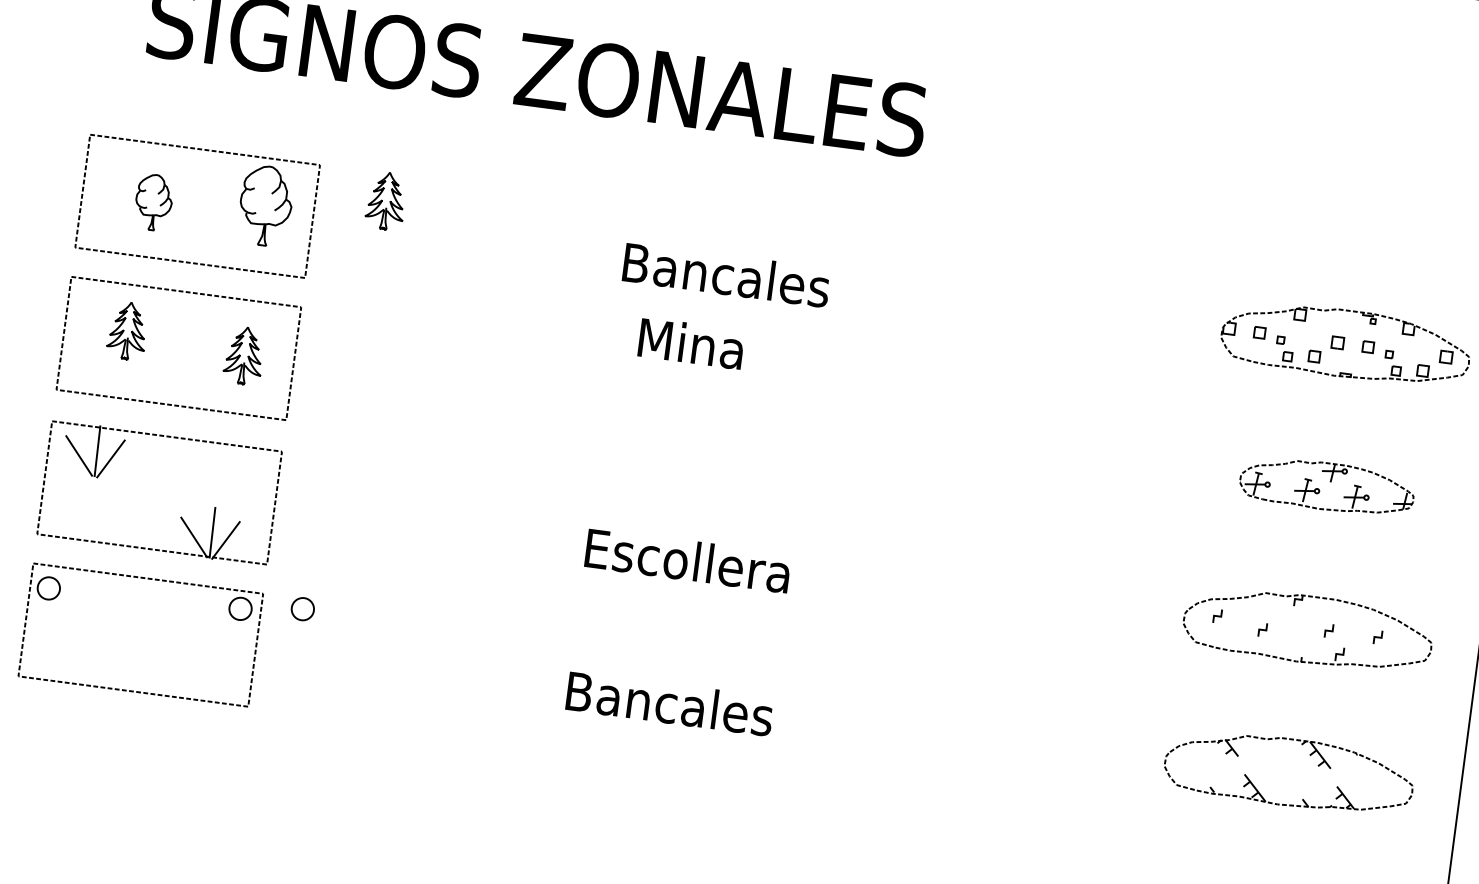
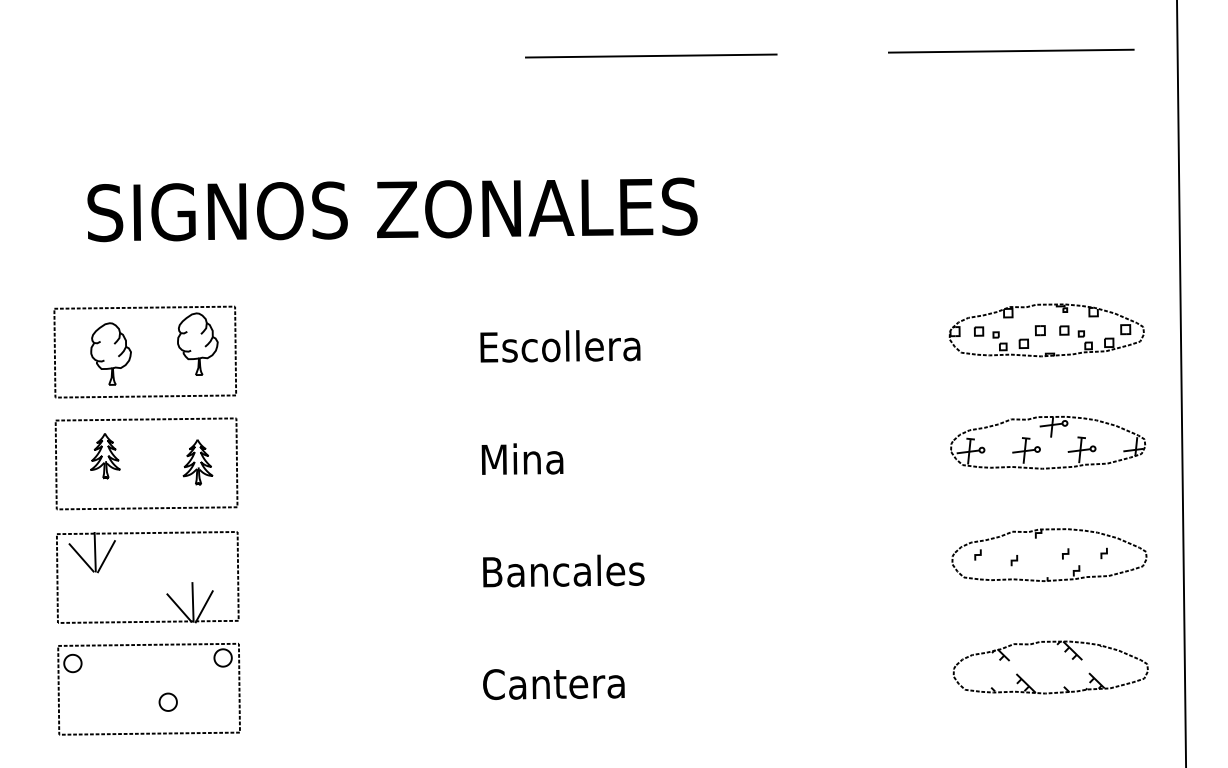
part: (153, 201) -> (110, 353), size x1.43
part: (386, 201) -> (290, 327), removed
text: (733, 276) -> (566, 346), Bancales -> Escollera
text: (691, 342) -> (522, 458), moved
part: (1327, 486) -> (1048, 442), size x1.43
text: (696, 561) -> (569, 570), Escollera -> Bancales
part: (302, 608) -> (167, 701), moved
text: (669, 703) -> (564, 683), Bancales -> Cantera

